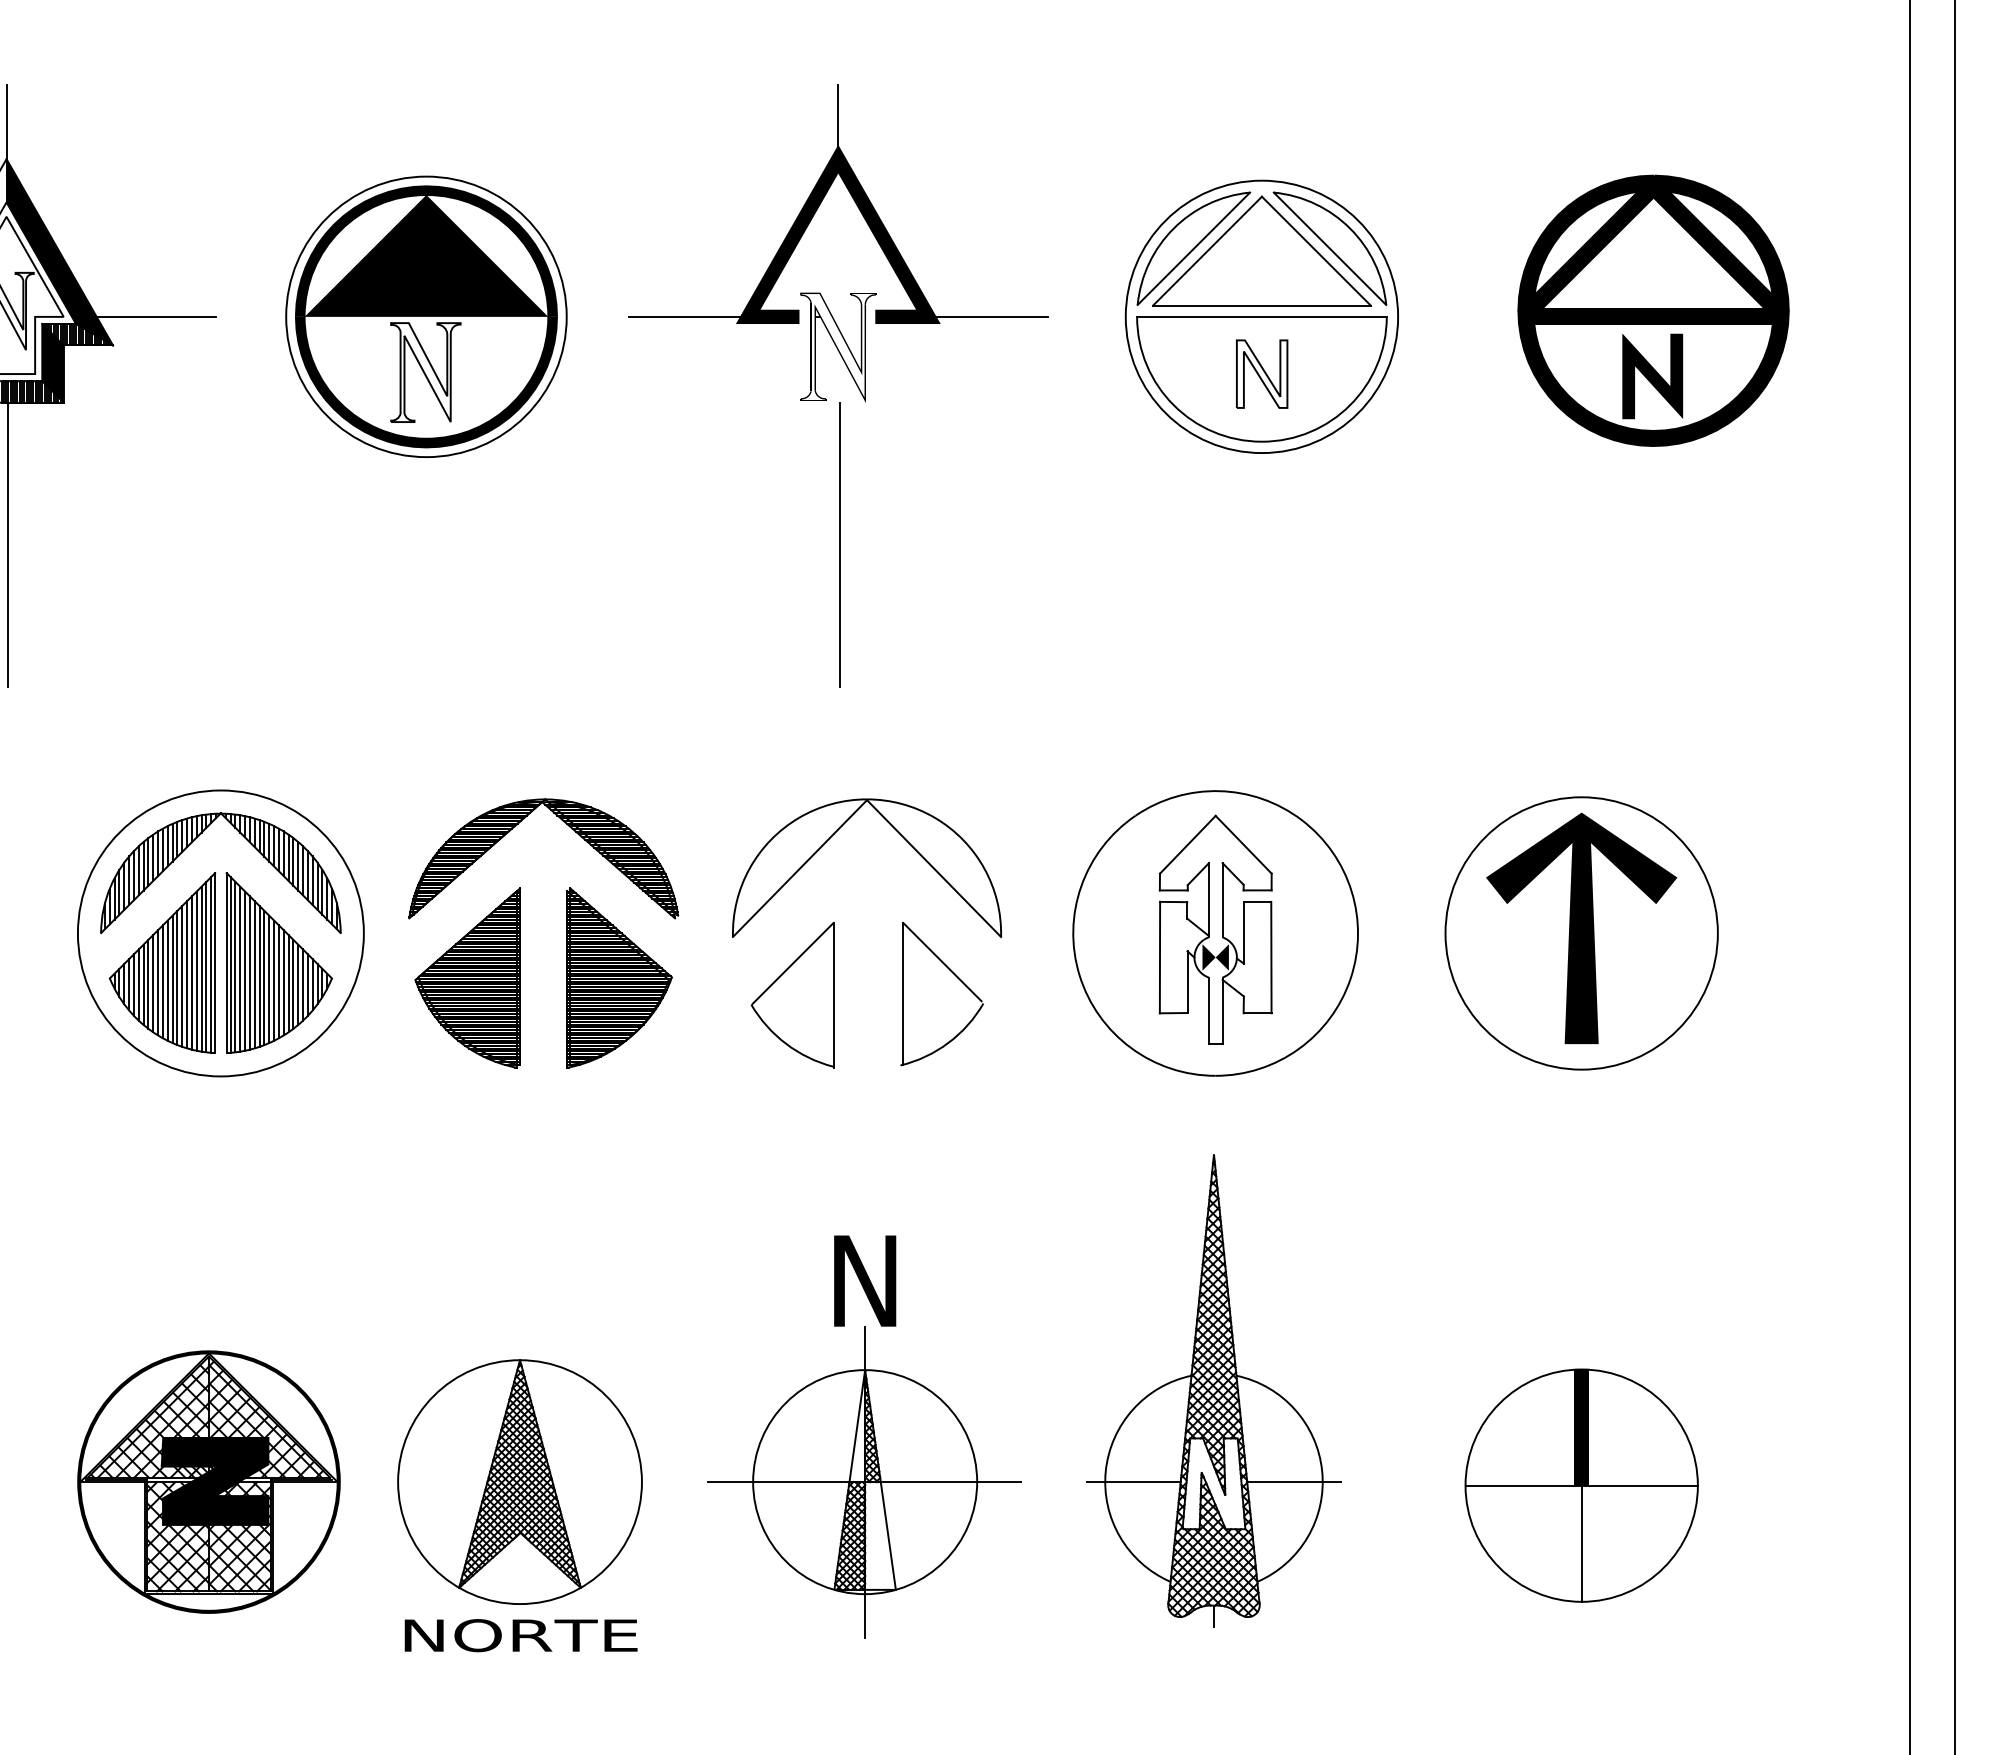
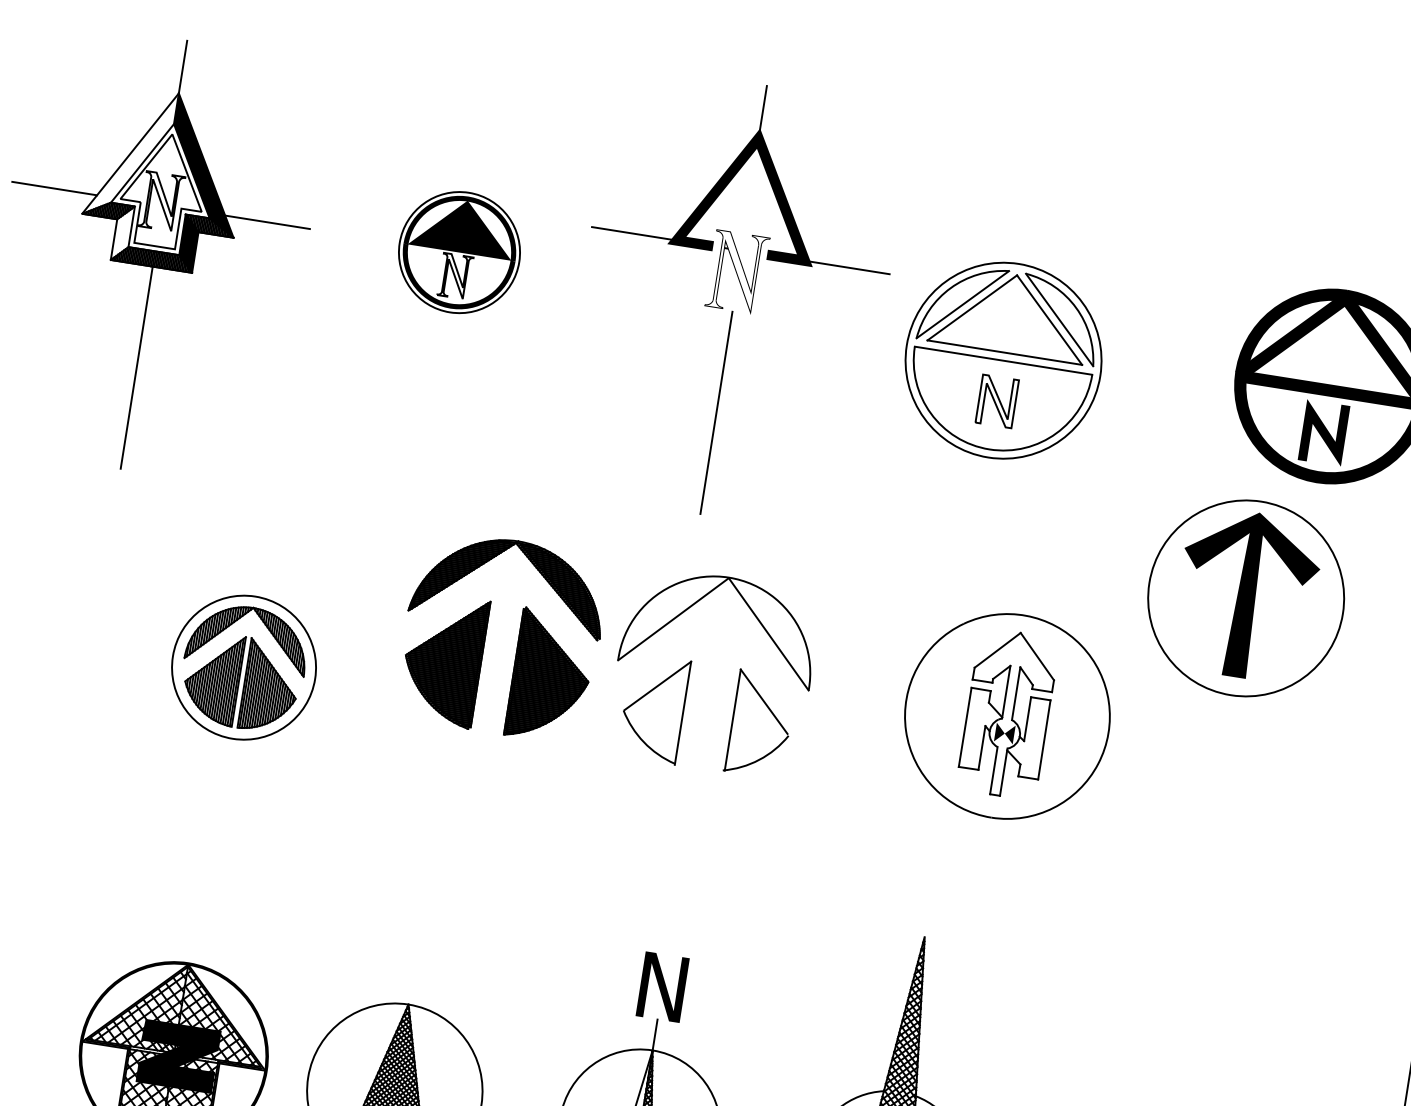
part: (426, 316) -> (459, 252), size x0.6
part: (1261, 316) -> (1003, 360), moved
part: (852, 378) -> (743, 296), moved
part: (220, 933) -> (243, 667), size x0.7
part: (520, 933) -> (485, 633), moved
part: (834, 933) -> (690, 669), moved
part: (1215, 933) -> (1007, 716), moved
part: (1581, 933) -> (1246, 598), moved

